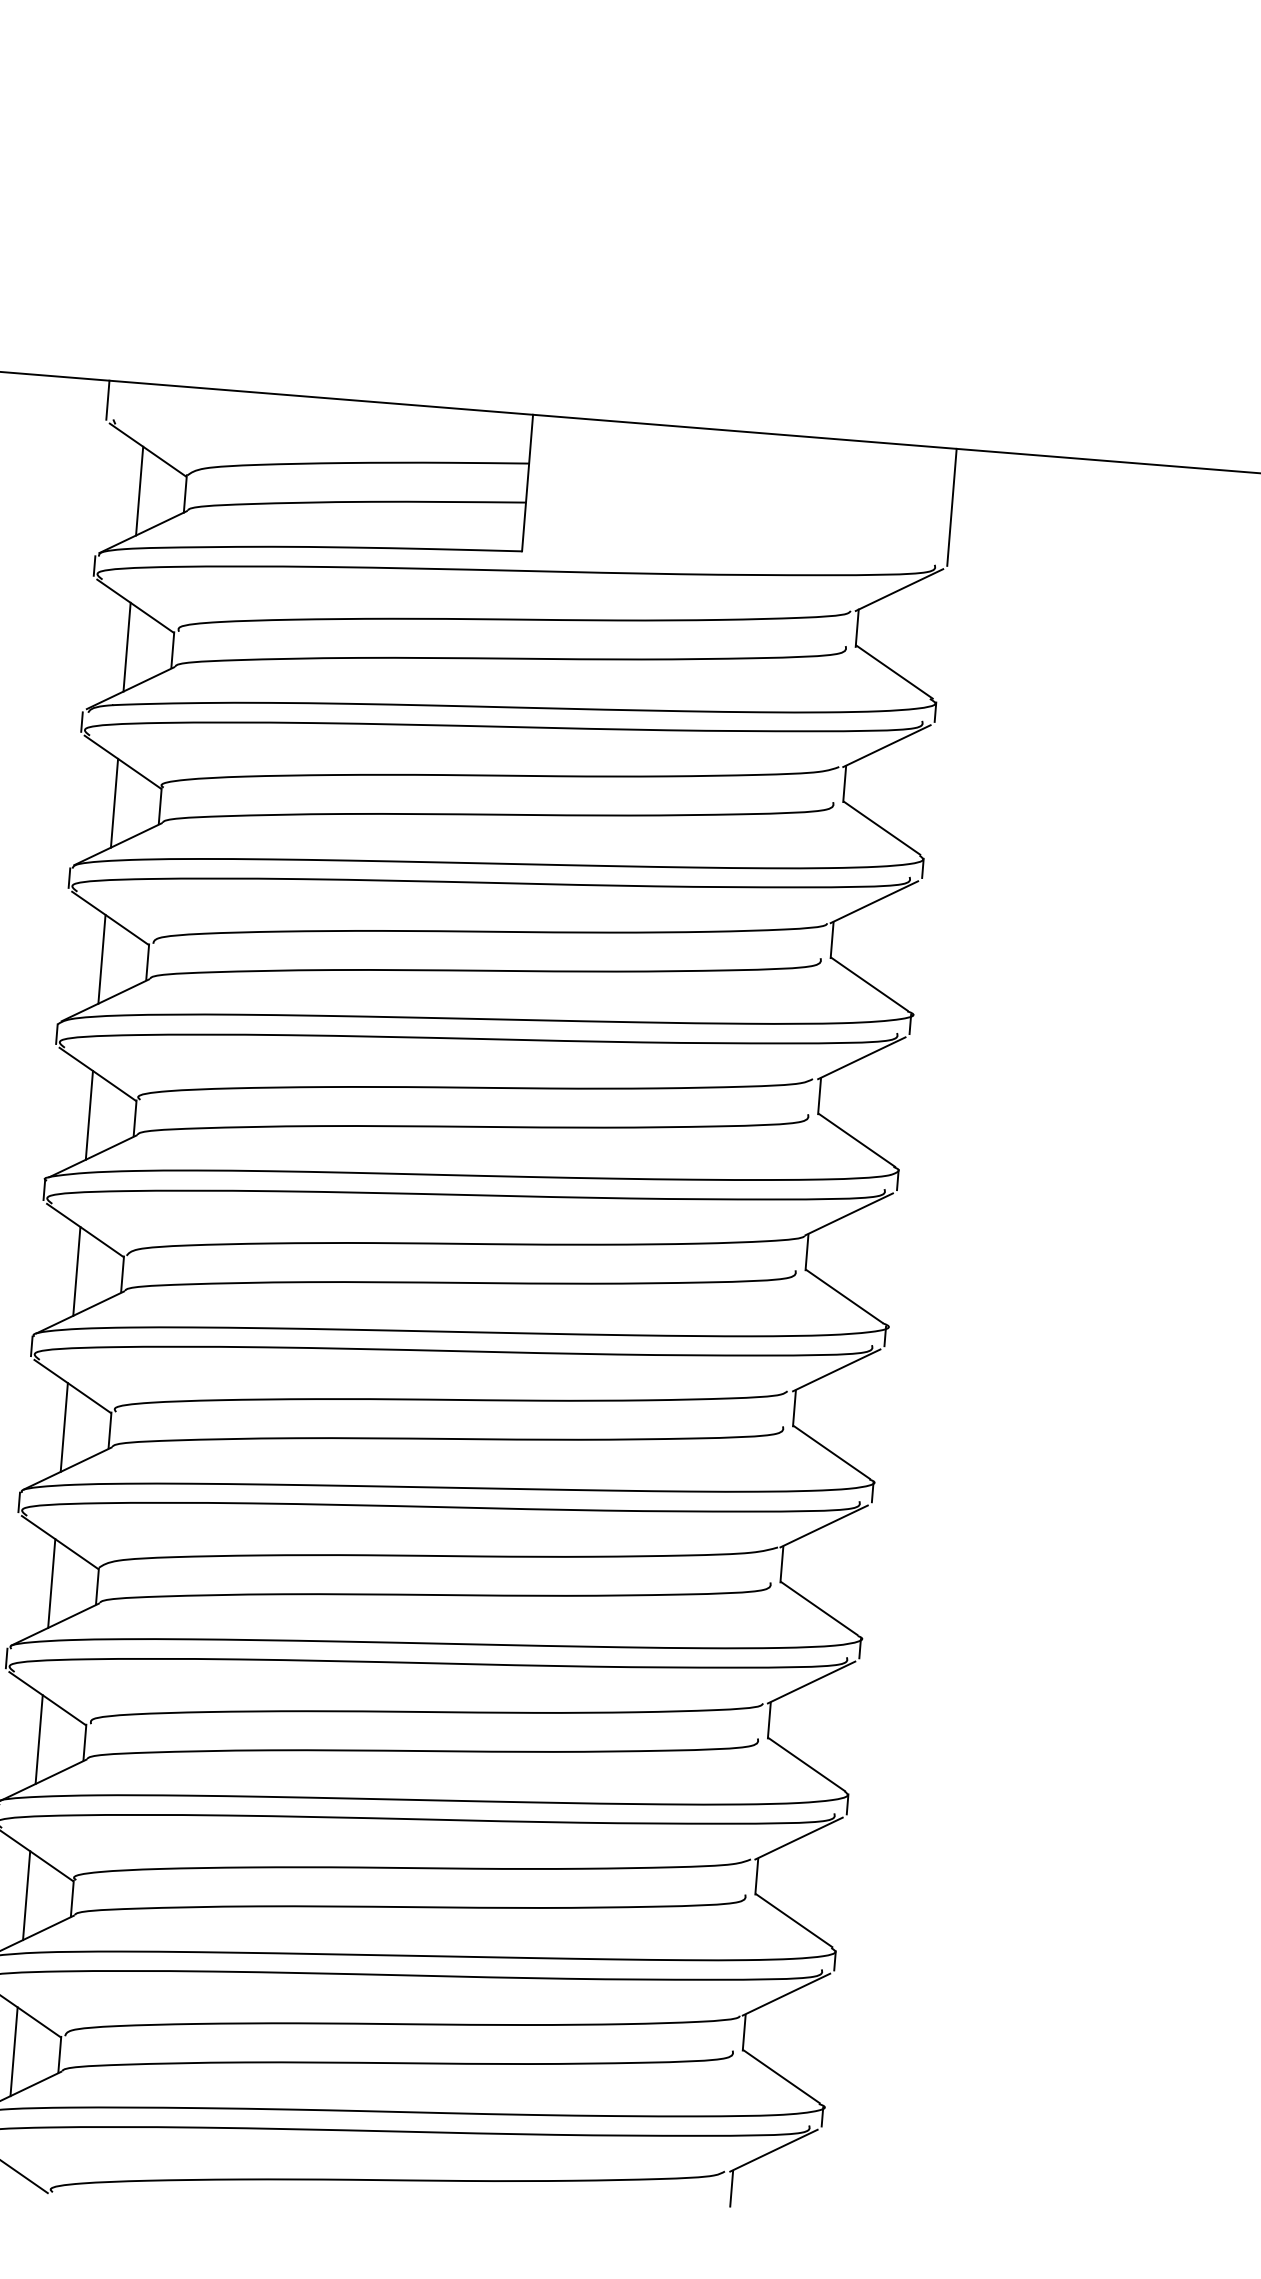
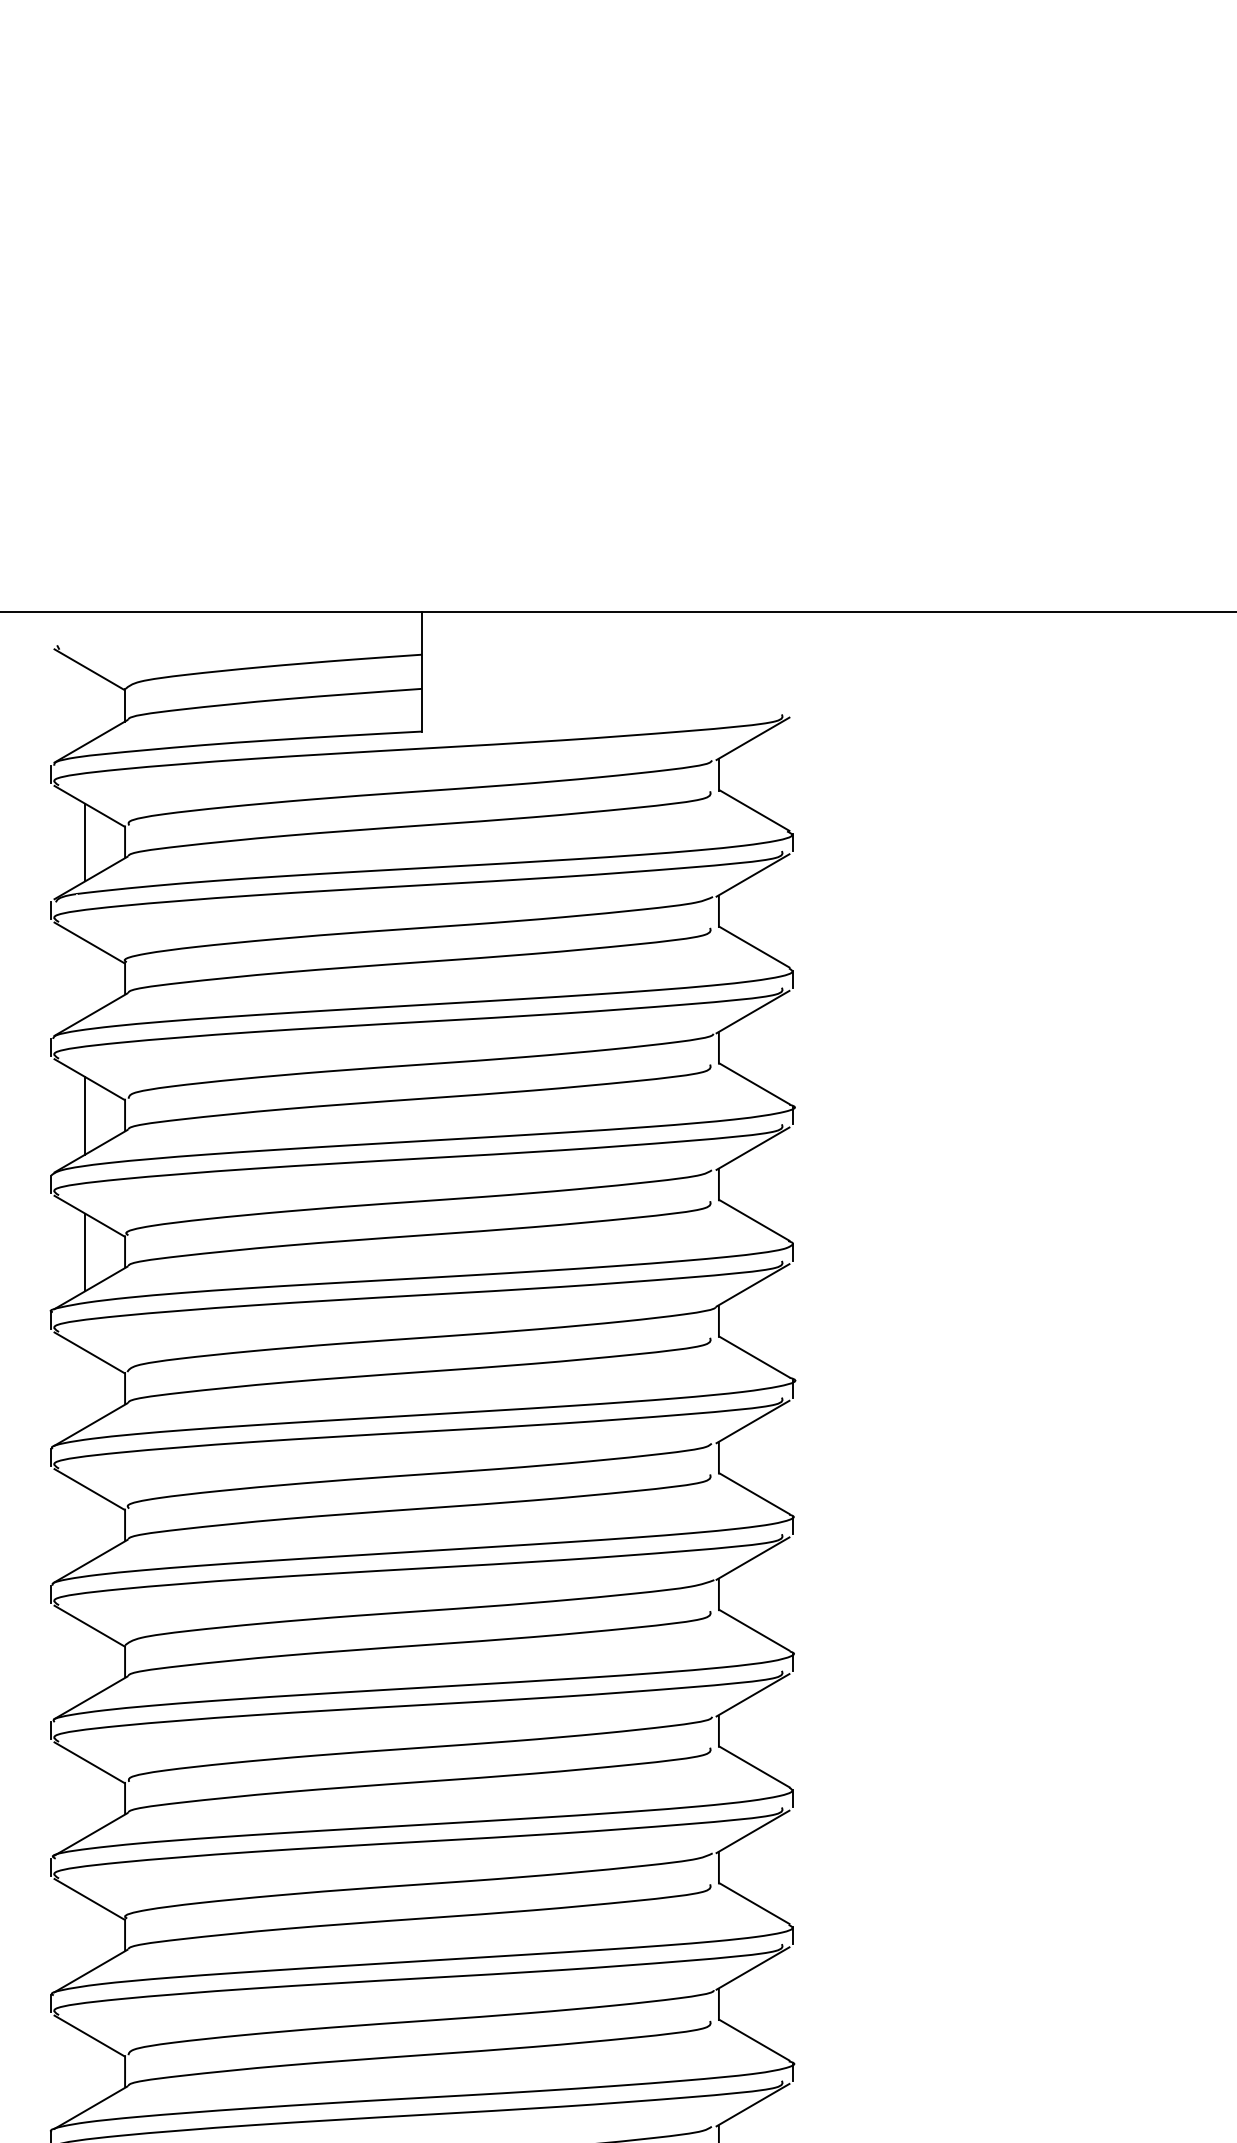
line: (108, 400) -> (51, 629), removed
line: (140, 490) -> (85, 705), removed
line: (951, 507) -> (792, 663), removed
line: (114, 803) -> (85, 979), removed
line: (77, 1270) -> (85, 1388), removed
line: (64, 1427) -> (85, 1525), removed
line: (52, 1583) -> (85, 1662), removed
line: (39, 1739) -> (85, 1798), removed
line: (27, 1895) -> (85, 1935), removed
line: (14, 2052) -> (85, 2072), removed

